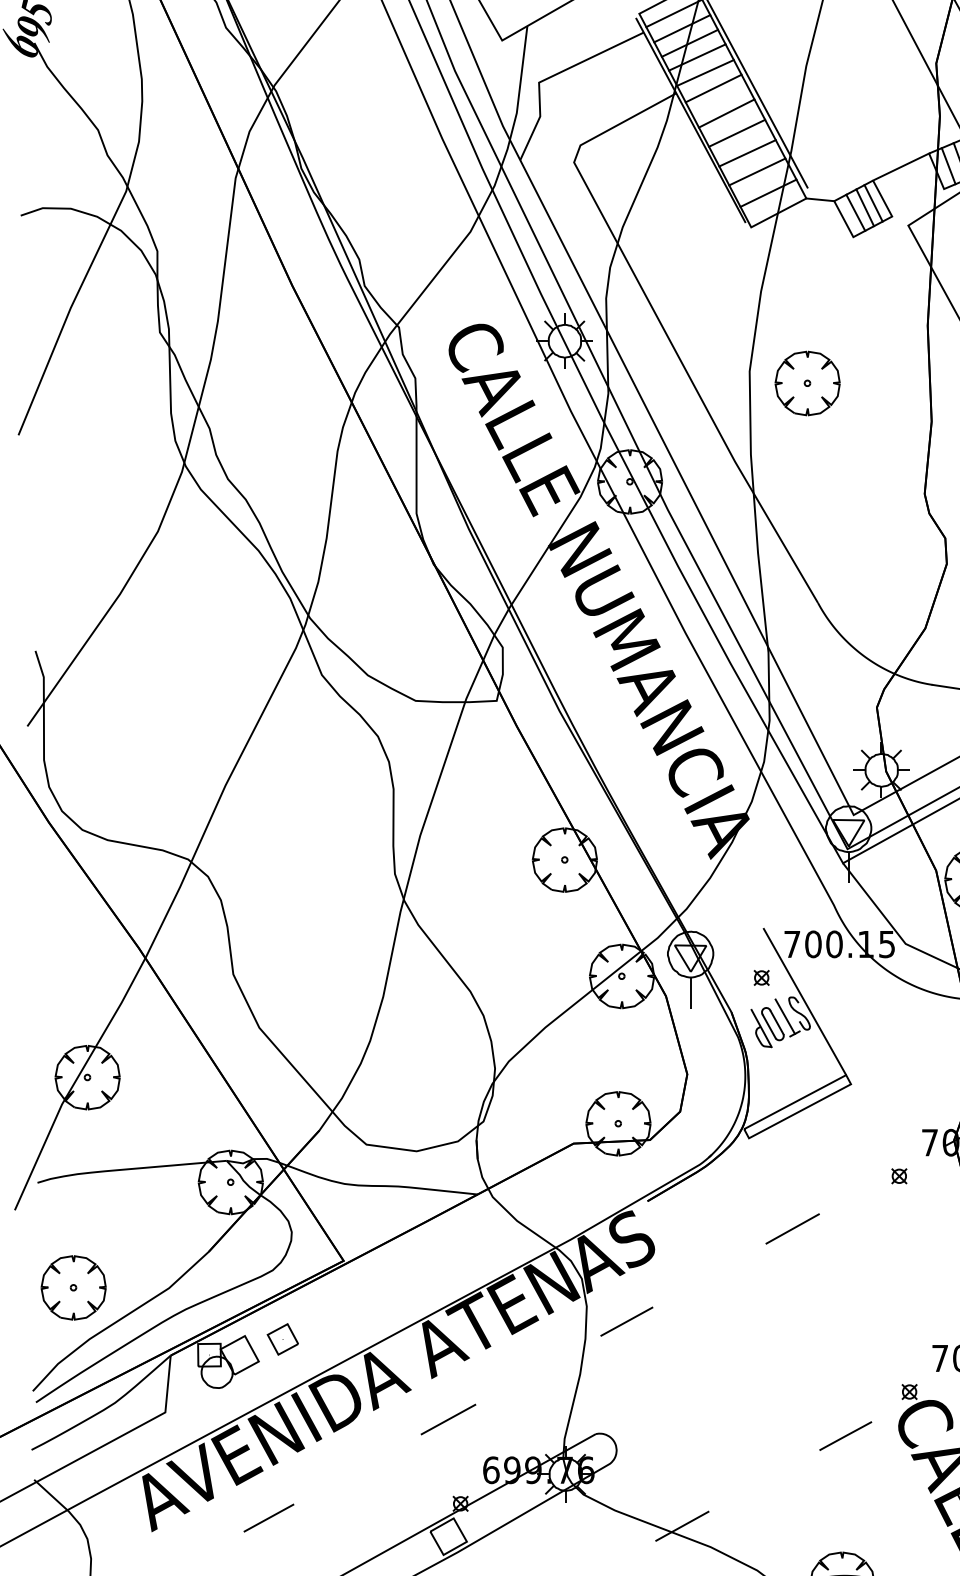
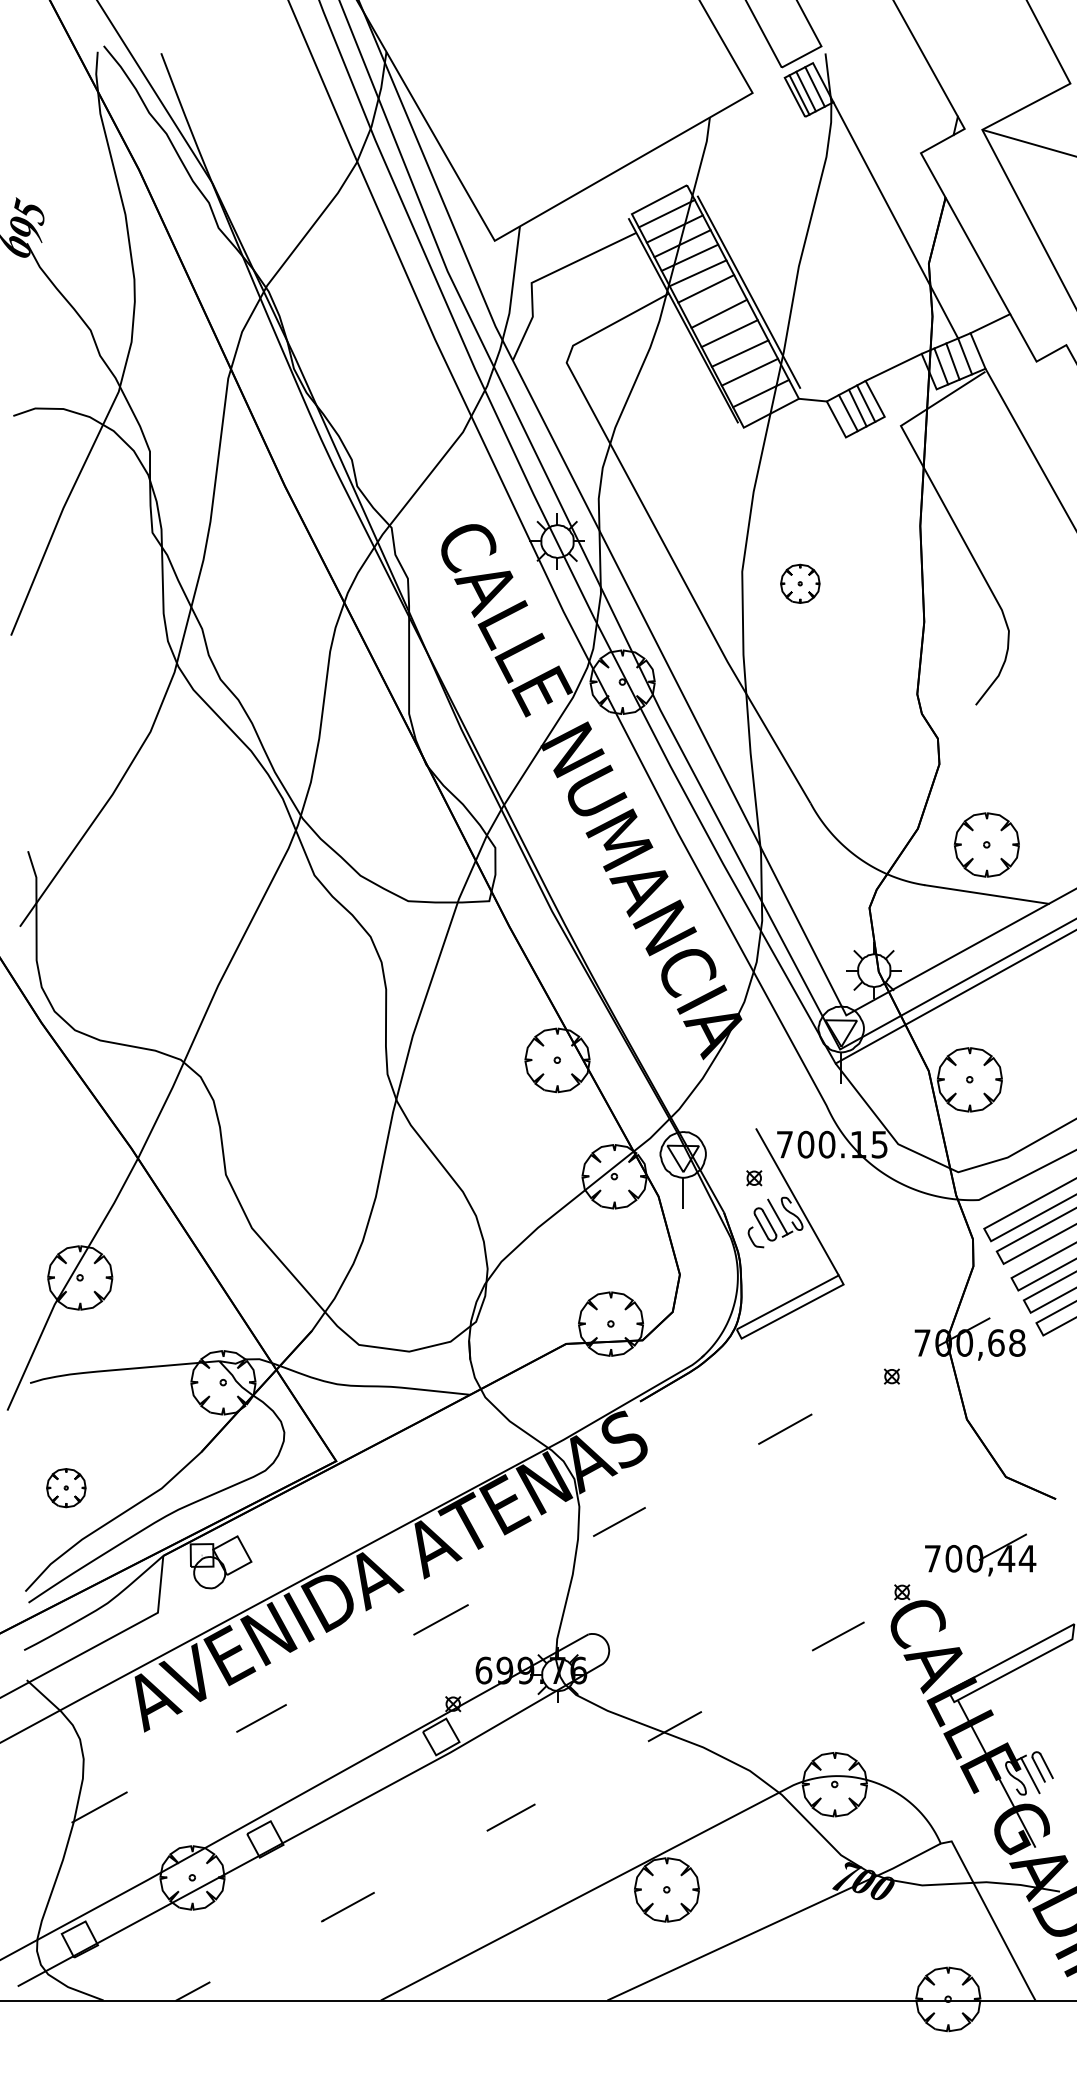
part: (807, 383) -> (800, 583), size x0.6
line: (761, 1028) -> (754, 1228), removed
part: (73, 1287) -> (66, 1487), size x0.6
part: (282, 1339) -> (275, 1539), removed

